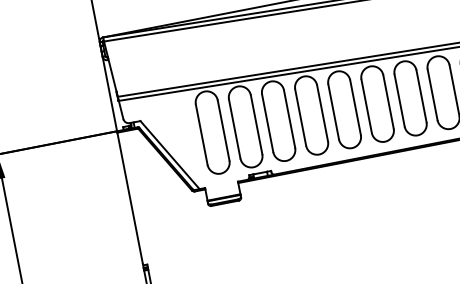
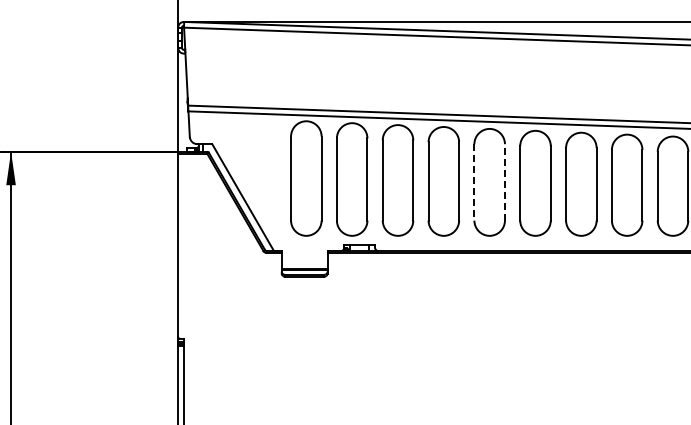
line: (355, 107) -> (504, 181), solid -> dashed
line: (333, 112) -> (474, 182), solid -> dashed

